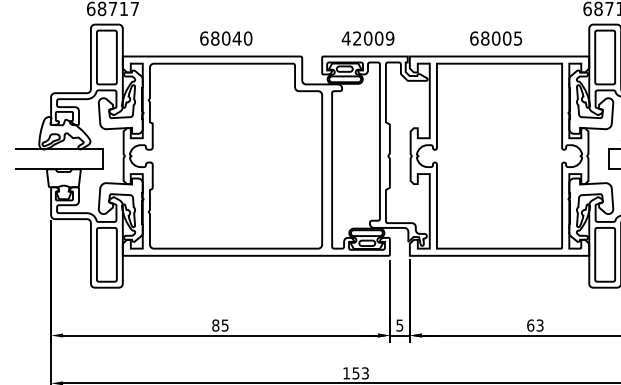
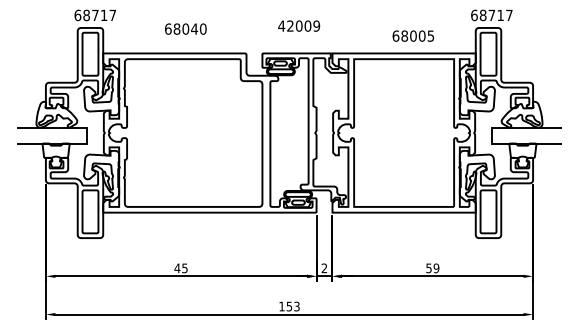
text: (225, 37) -> (185, 28), moved
text: (368, 37) -> (299, 25), moved
text: (496, 37) -> (413, 35), moved
text: (215, 325) -> (177, 268), 85 -> 45
text: (399, 325) -> (324, 268), 5 -> 2
text: (535, 325) -> (432, 268), 63 -> 59

